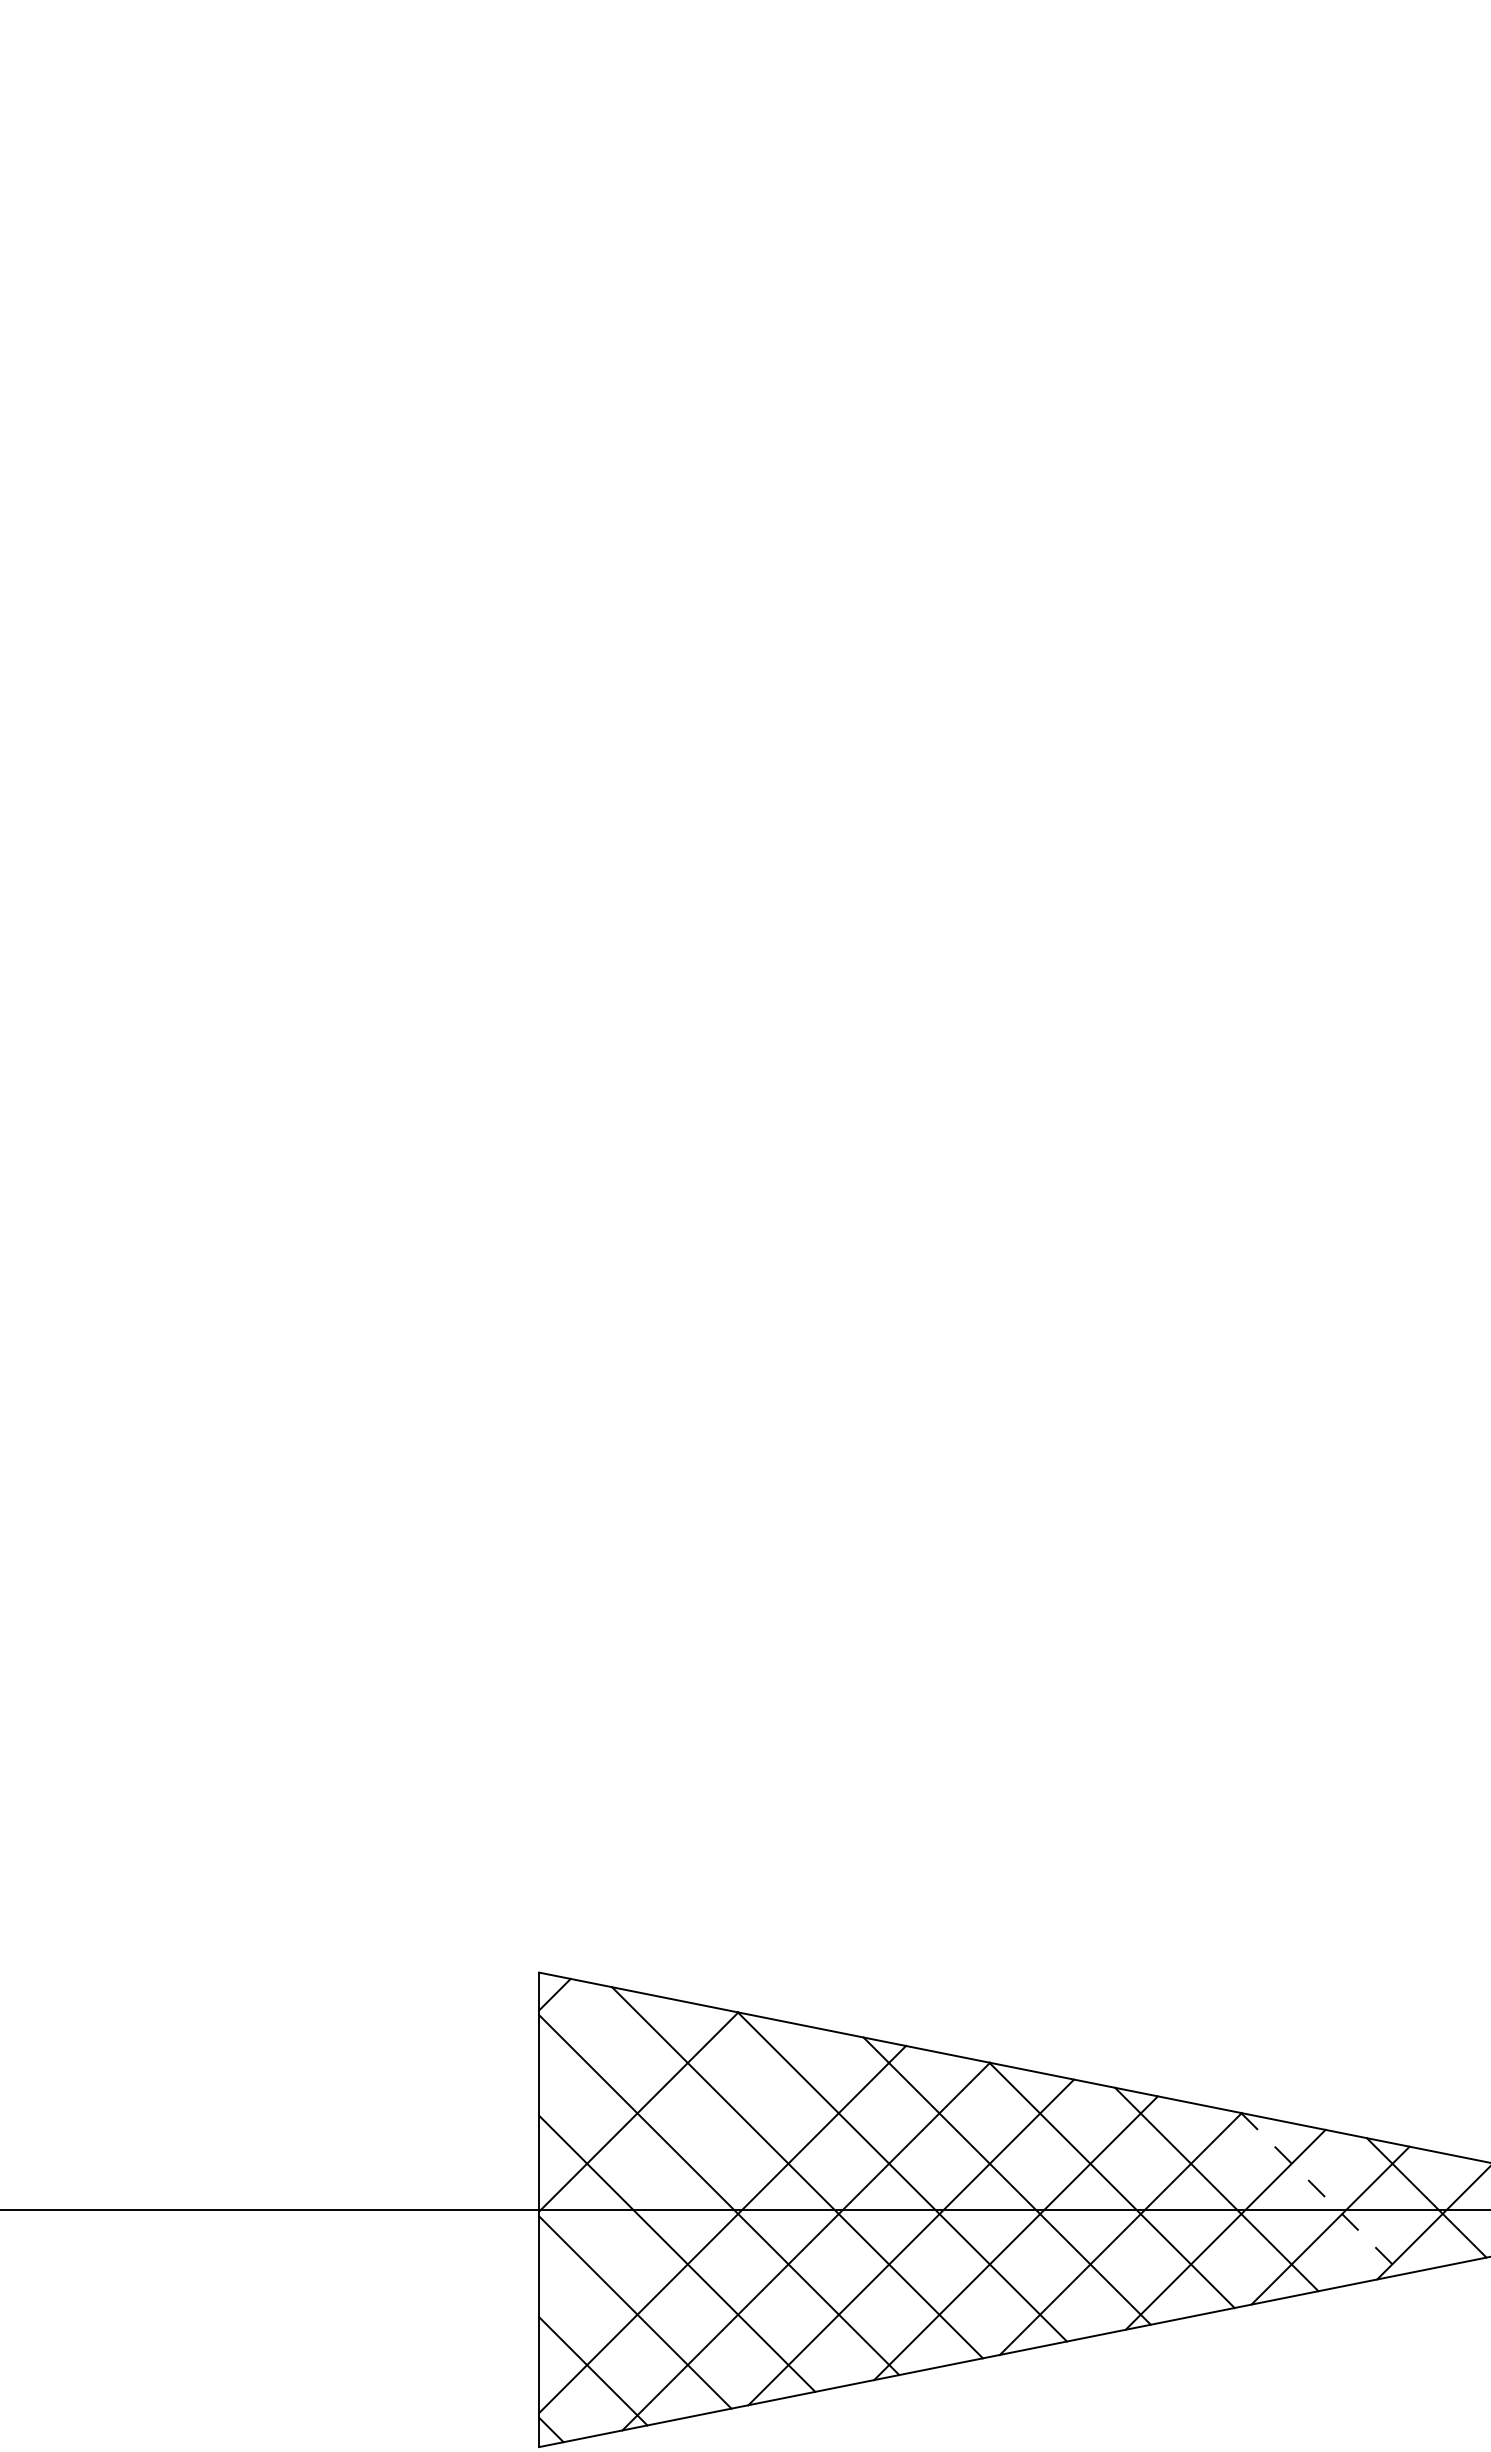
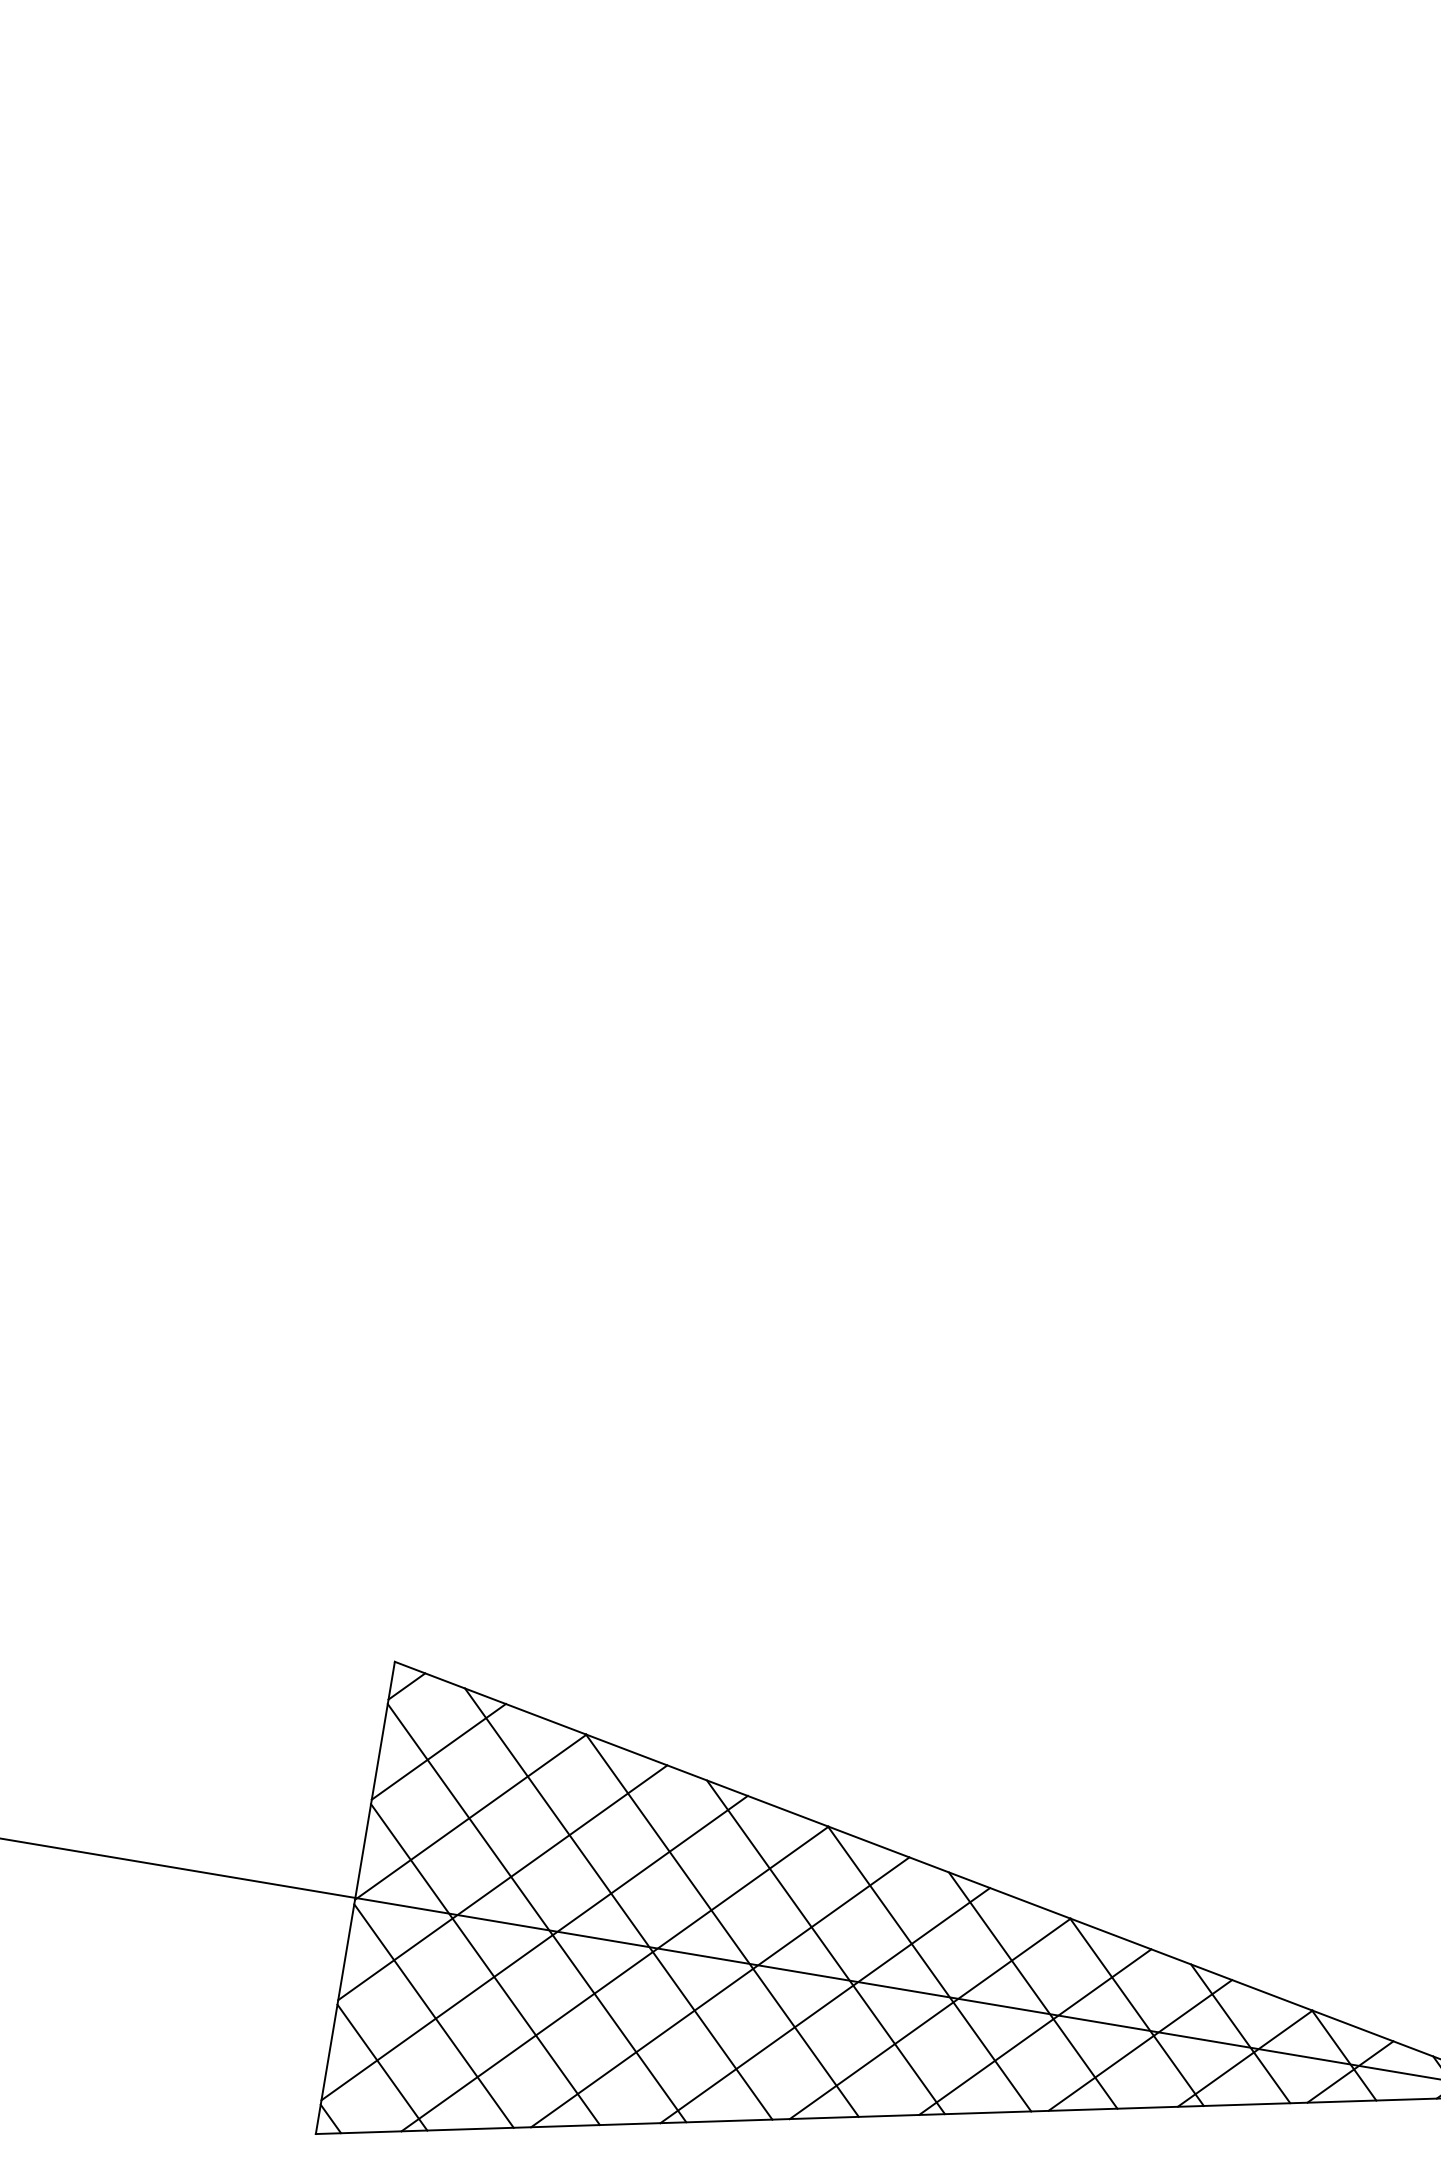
line: (596, 2053) -> (438, 1751), added
line: (680, 2170) -> (502, 1882), added
line: (1322, 2194) -> (1137, 2013), dashed -> solid

